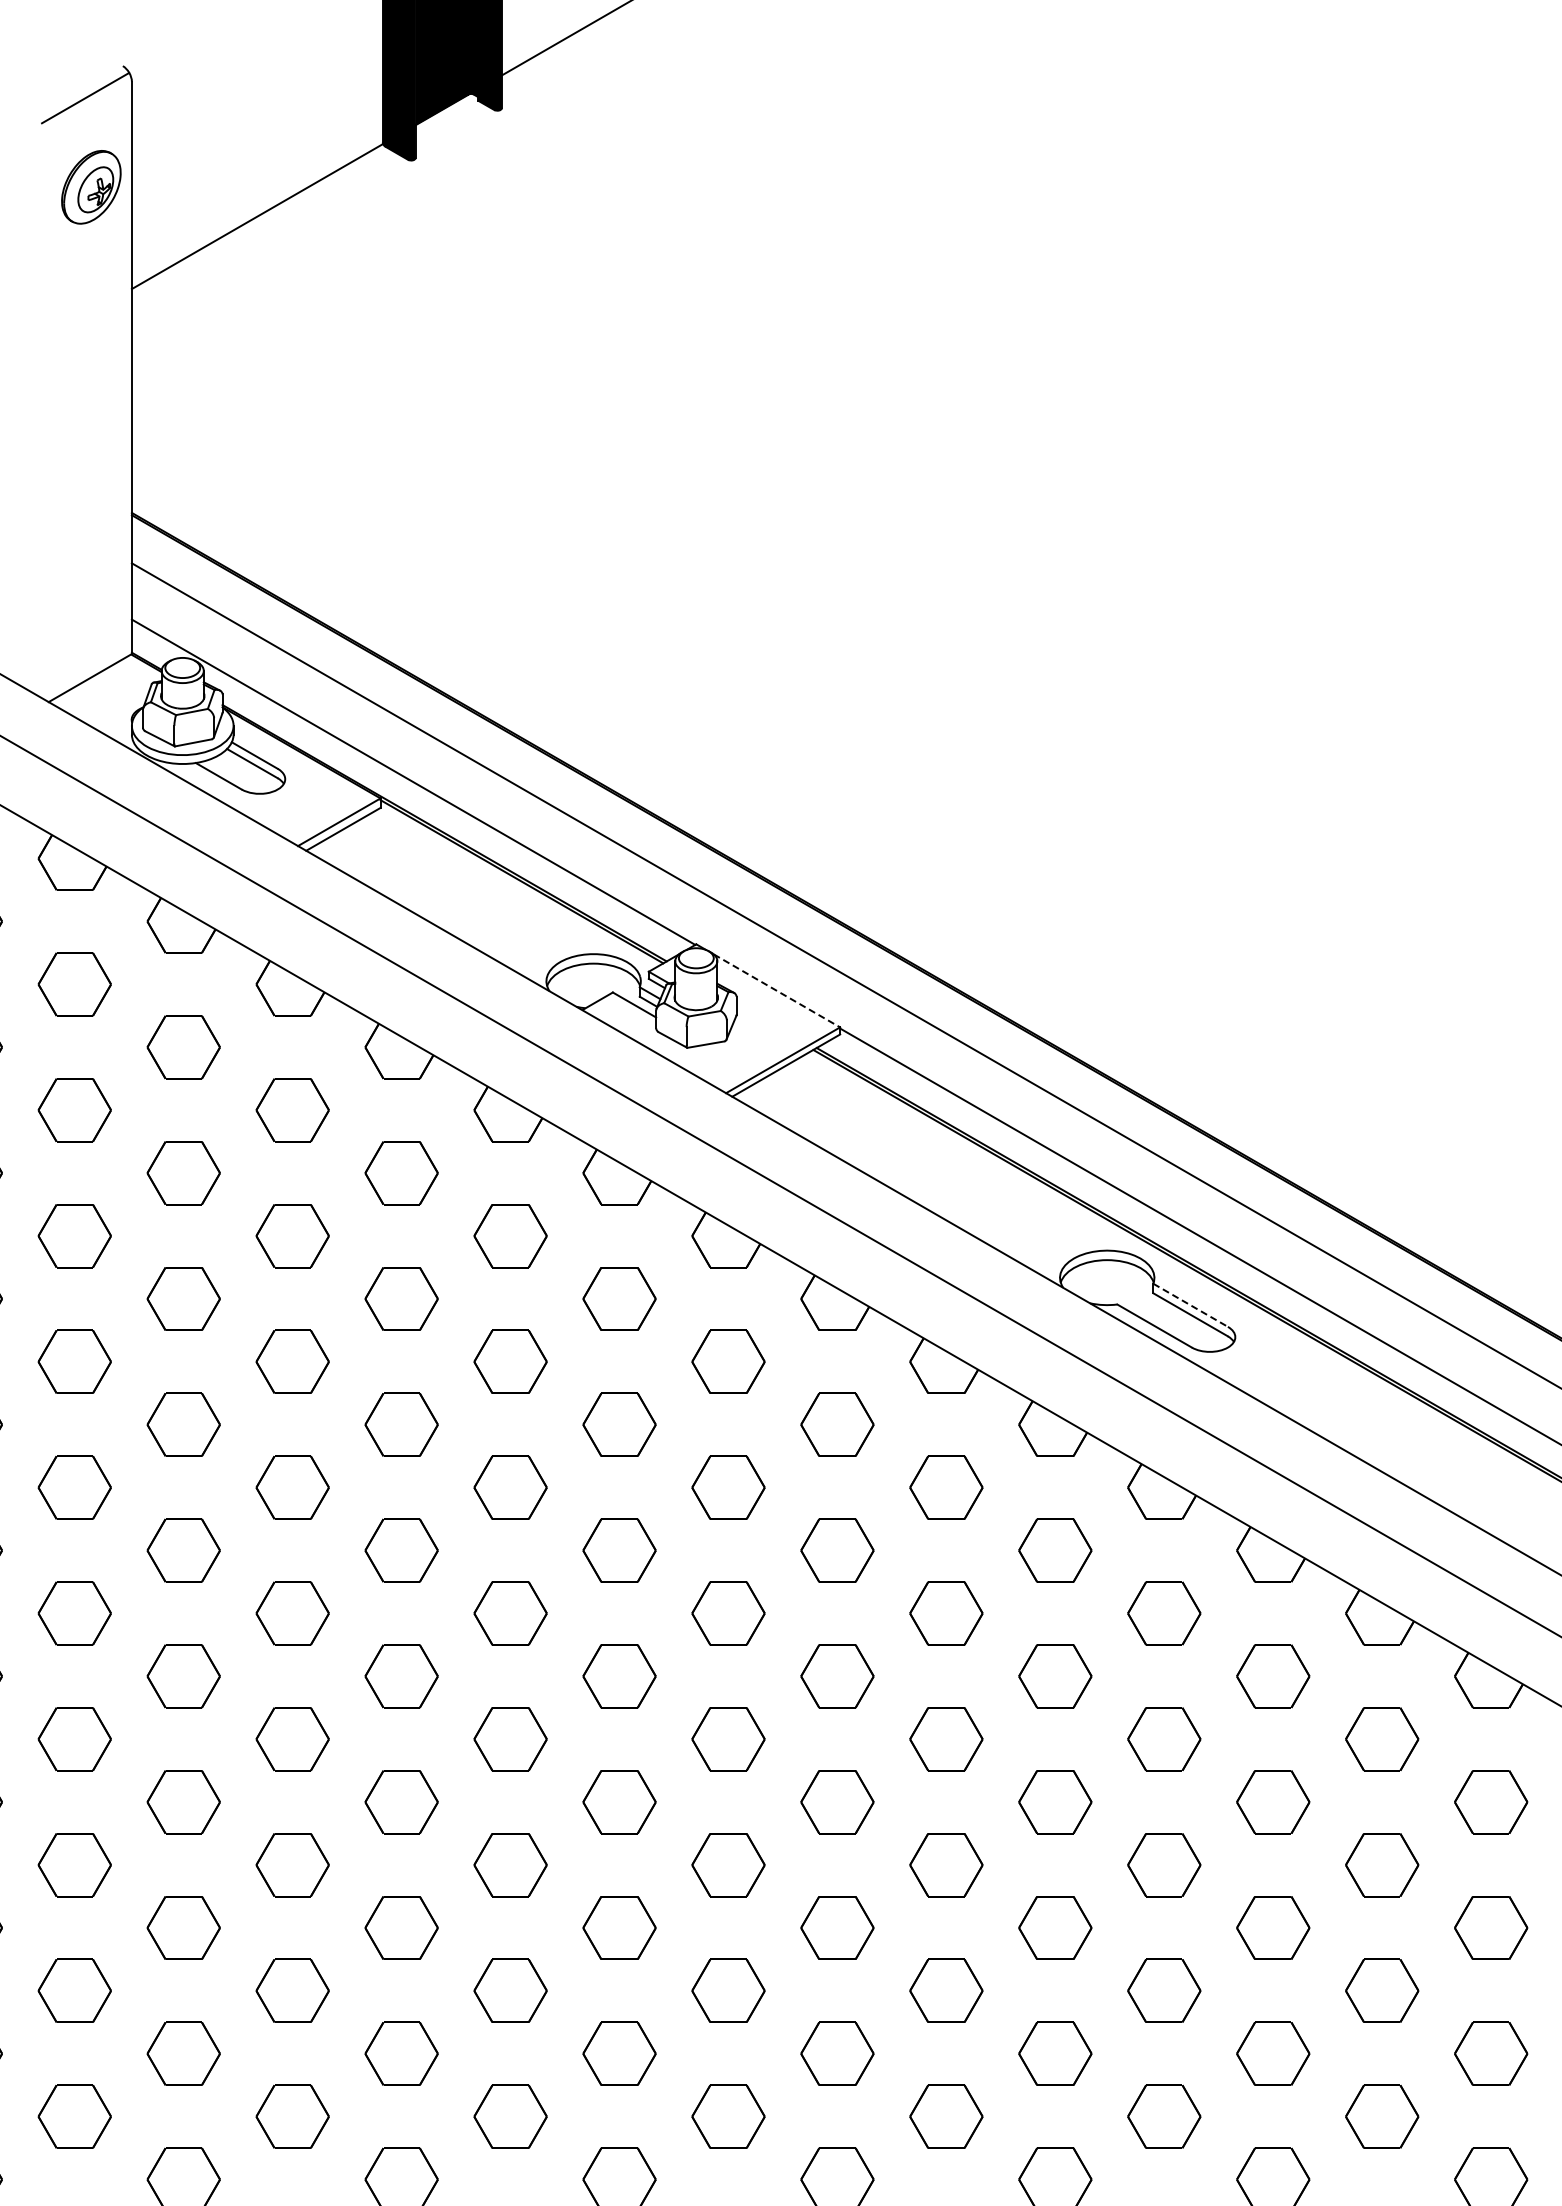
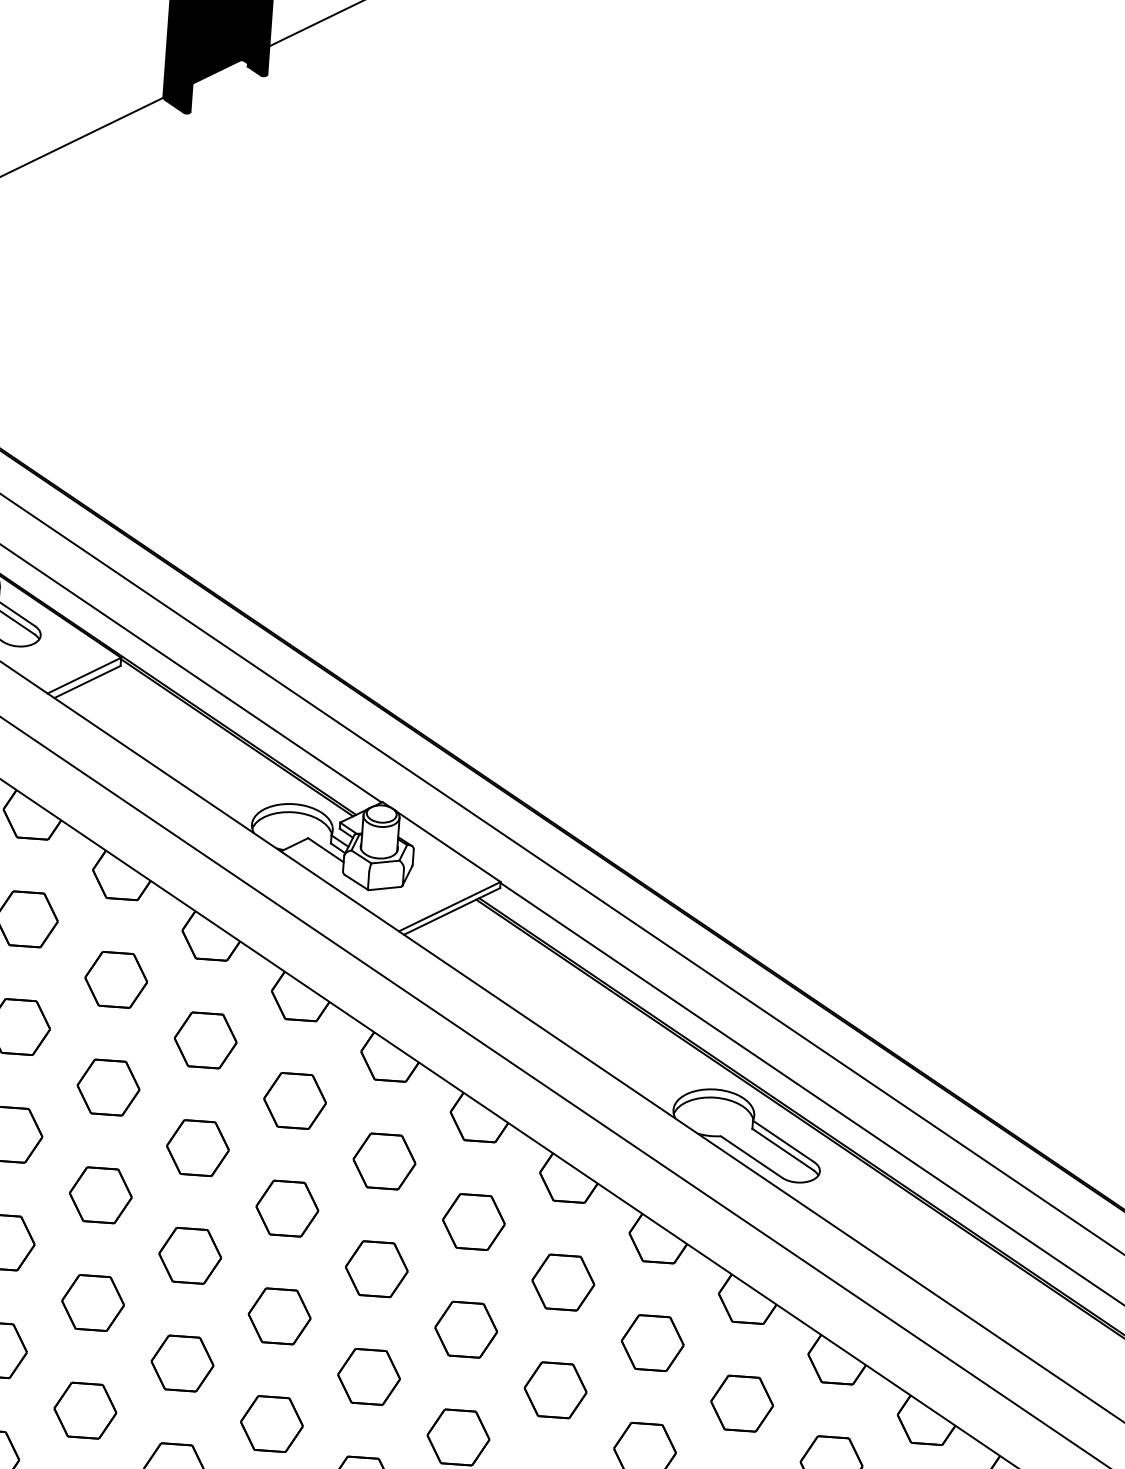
line: (776, 990) -> (448, 846), dashed -> solid
line: (1191, 1305) -> (784, 1141), dashed -> solid

